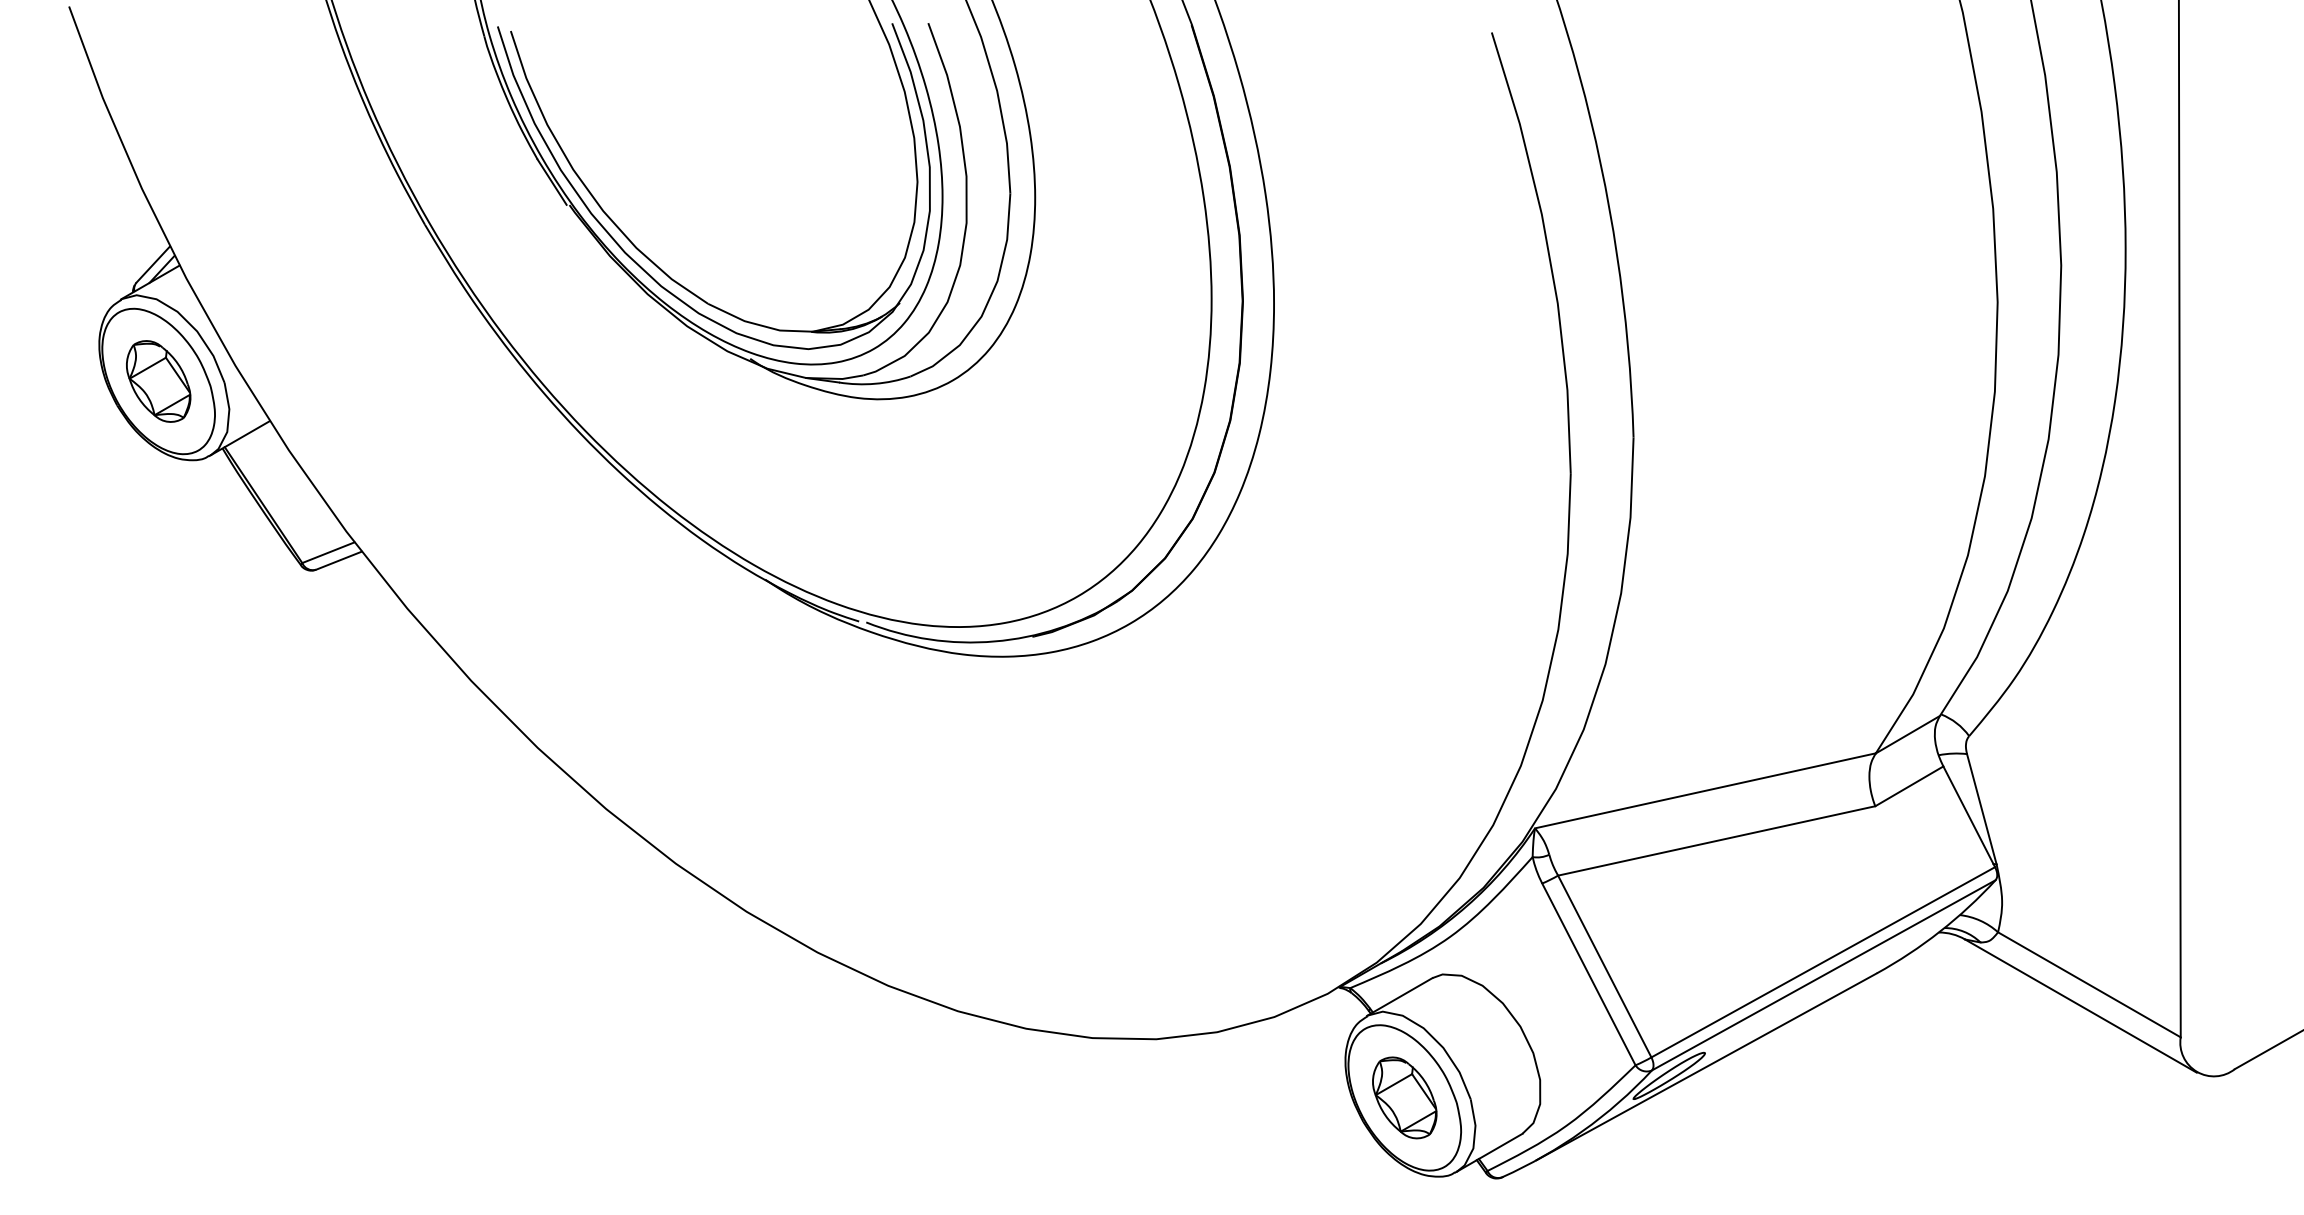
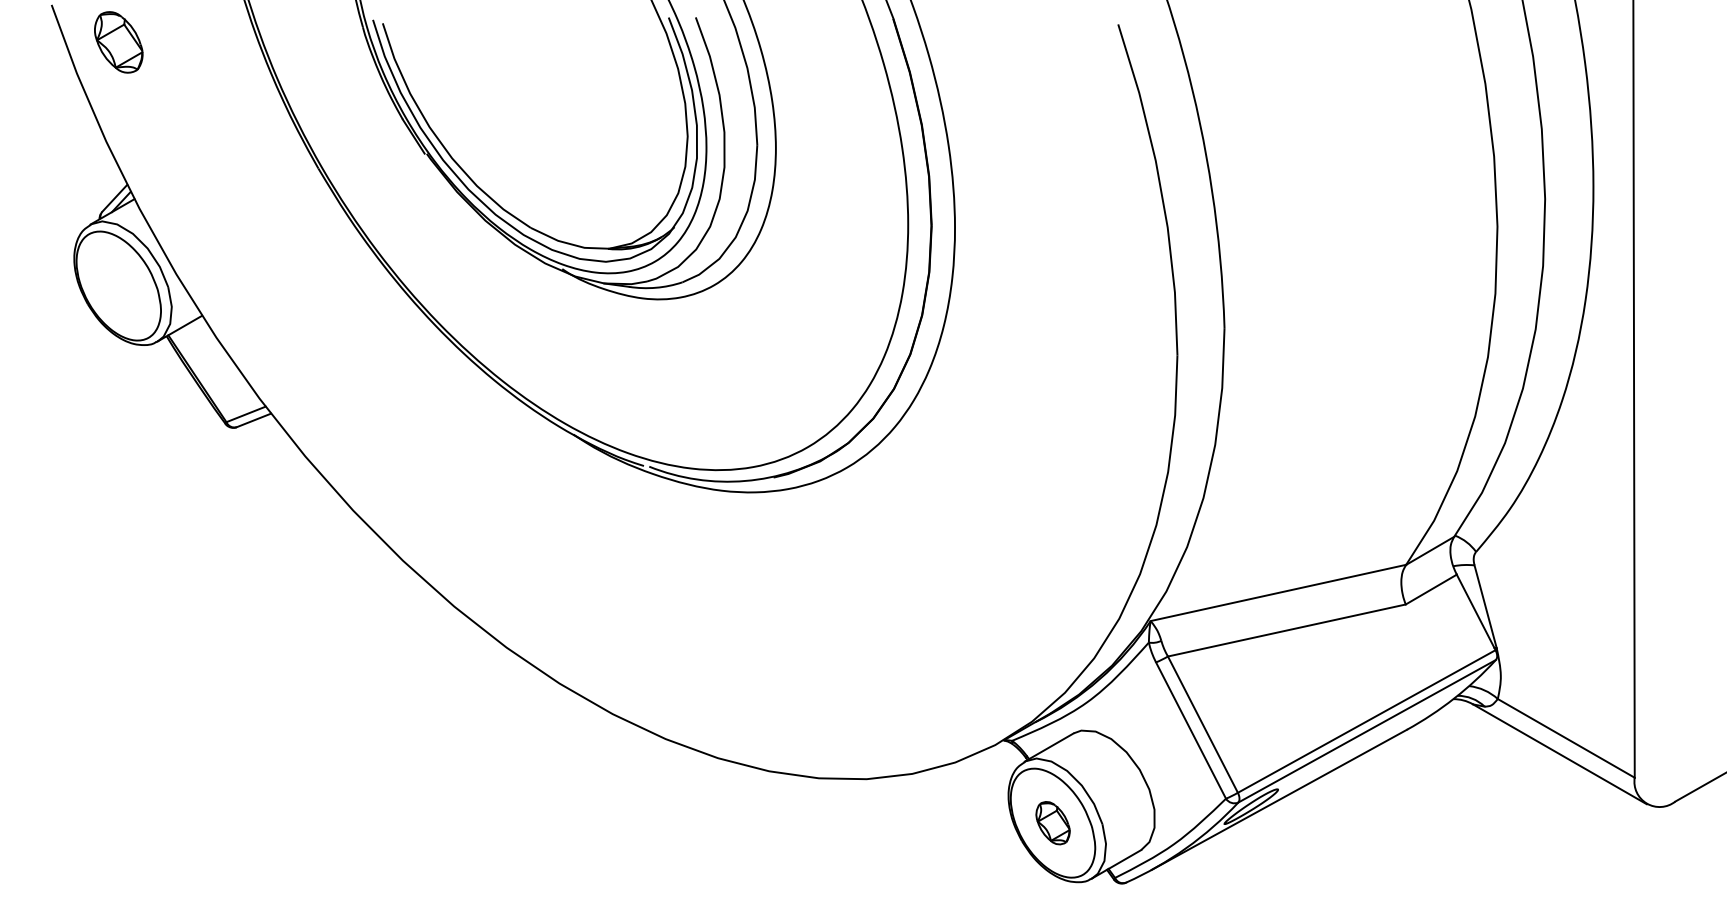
part: (158, 381) -> (118, 42), moved
part: (1404, 1097) -> (1052, 822), size x0.7

